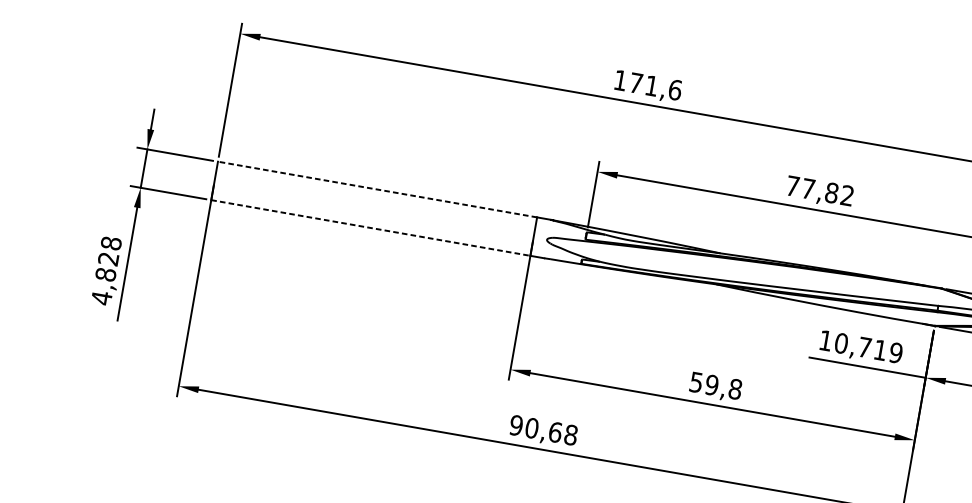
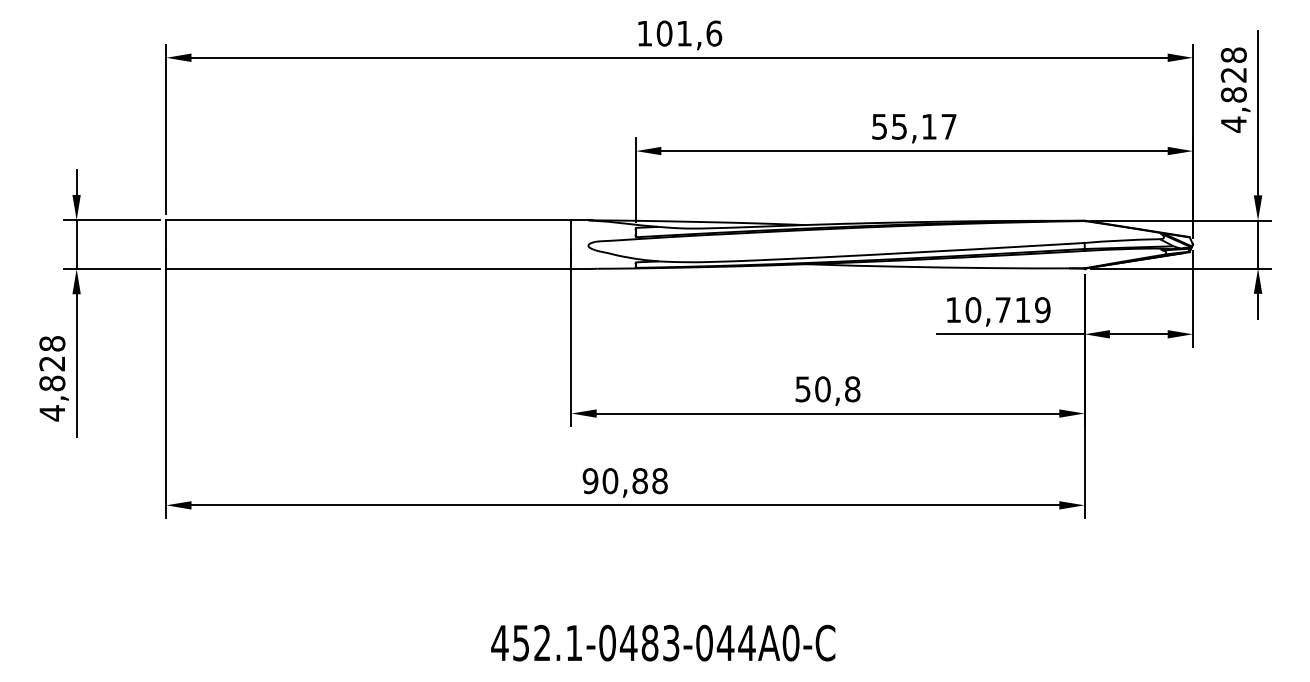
text: (636, 83) -> (664, 33), 171,6 -> 101,6
line: (377, 189) -> (368, 220), dashed -> solid
text: (820, 190) -> (914, 126), 77,82 -> 55,17
line: (370, 228) -> (368, 269), dashed -> solid
text: (711, 385) -> (822, 389), 59,8 -> 50,8
text: (555, 431) -> (640, 480), 90,68 -> 90,88

